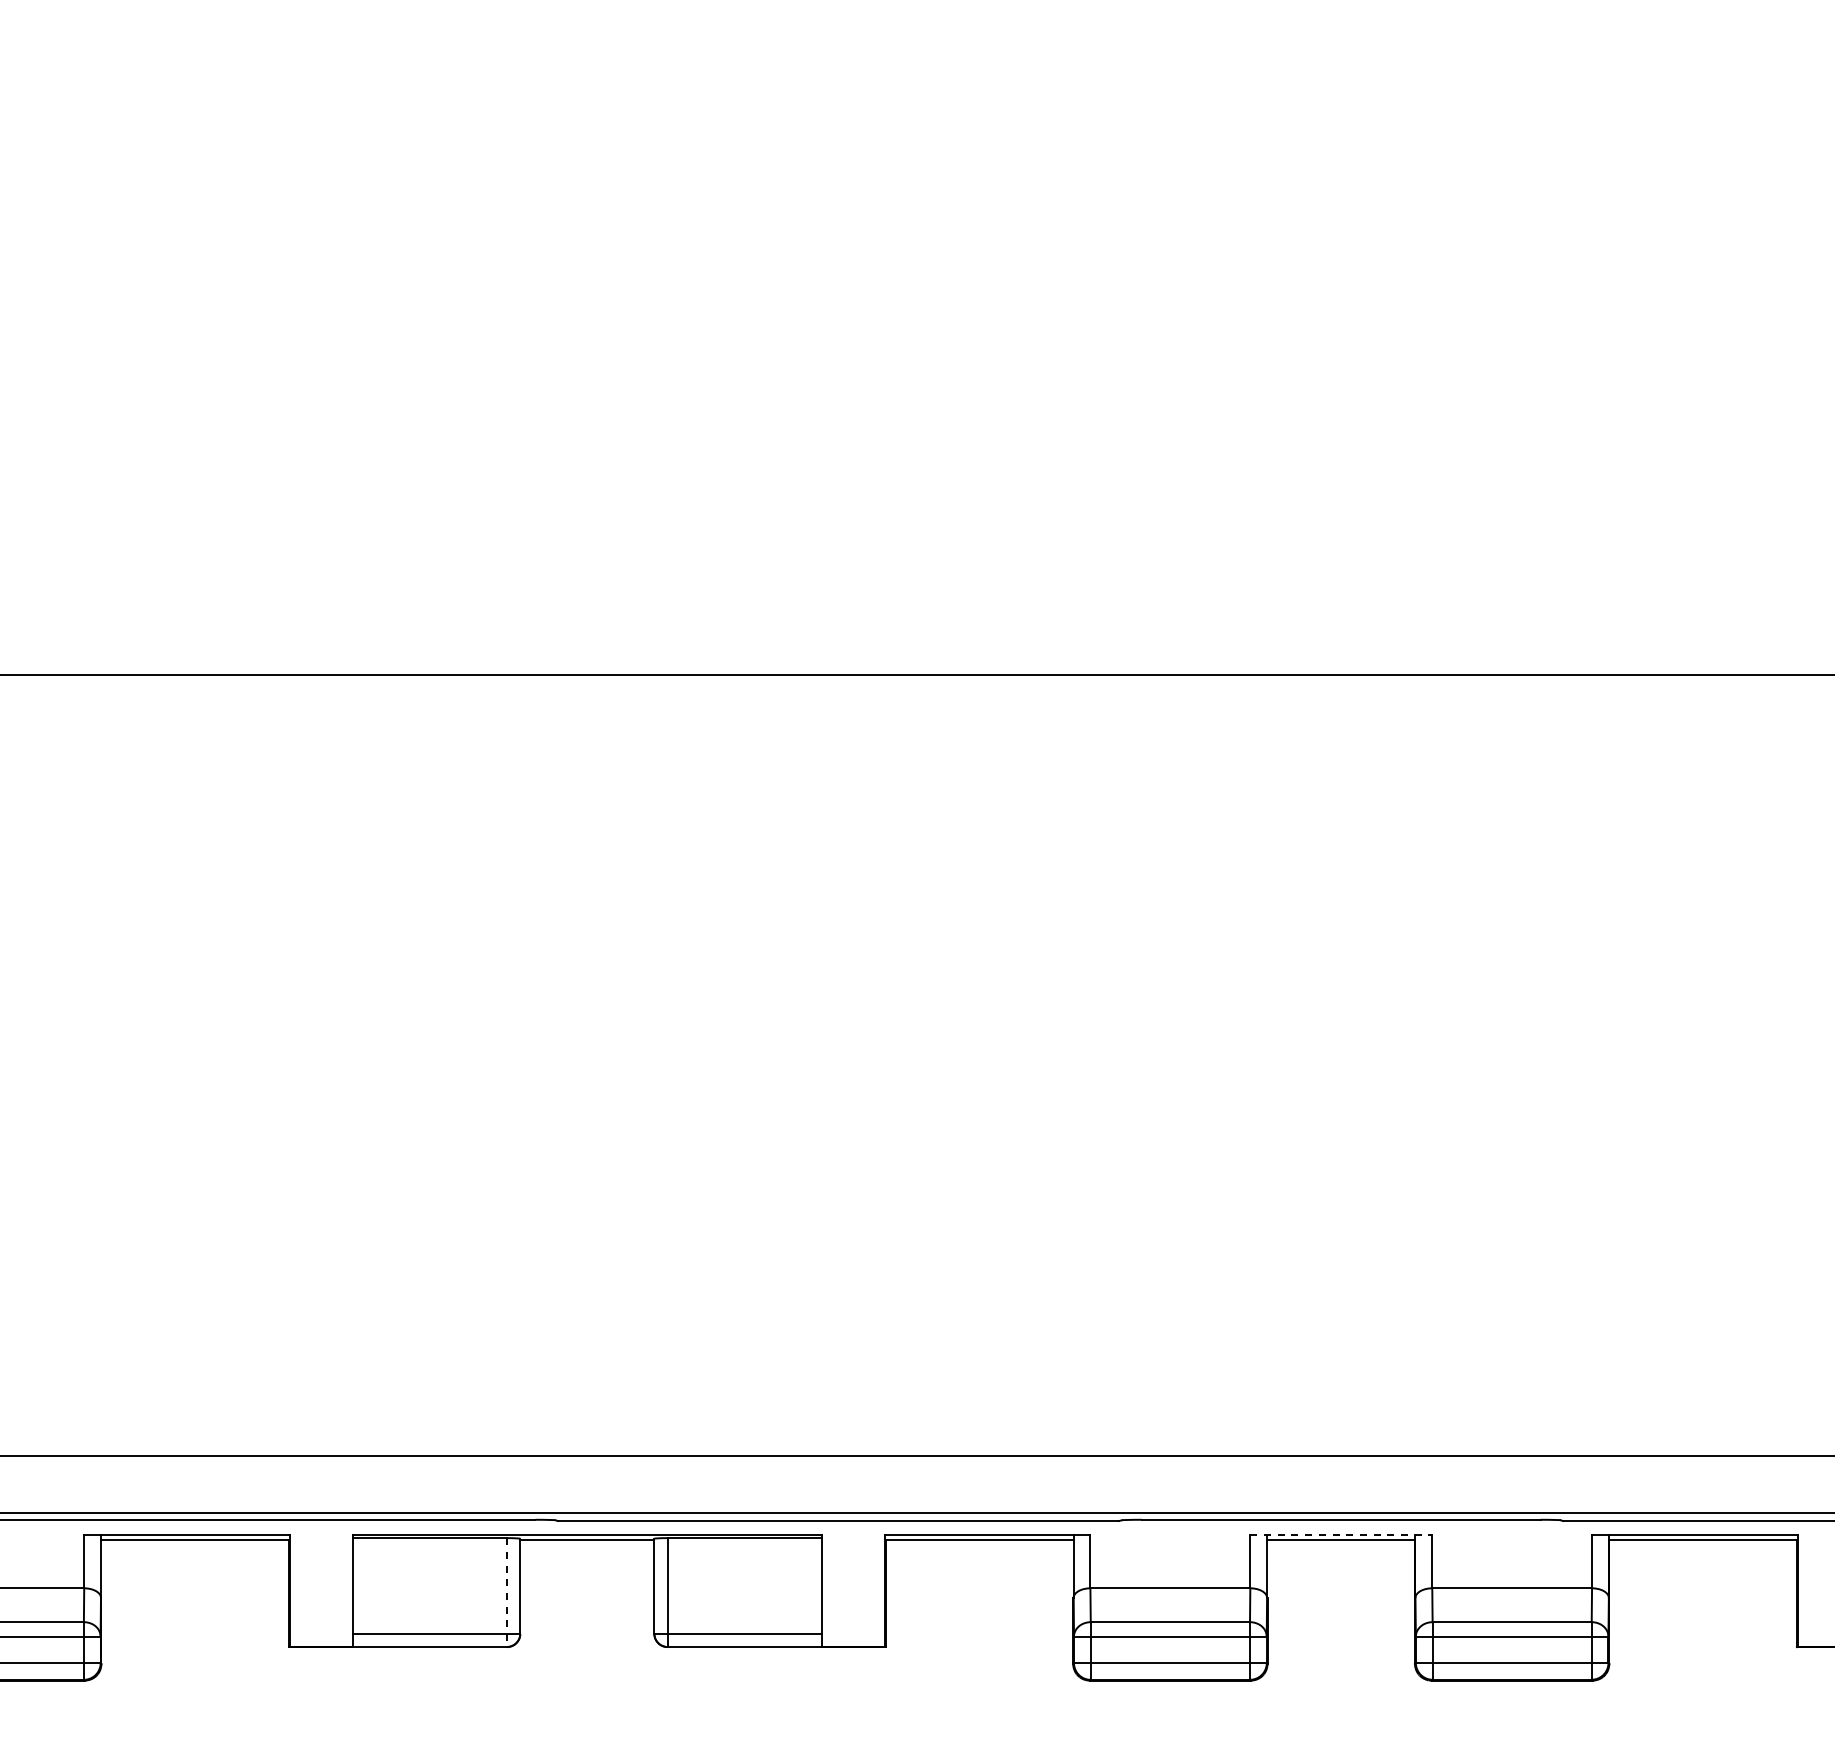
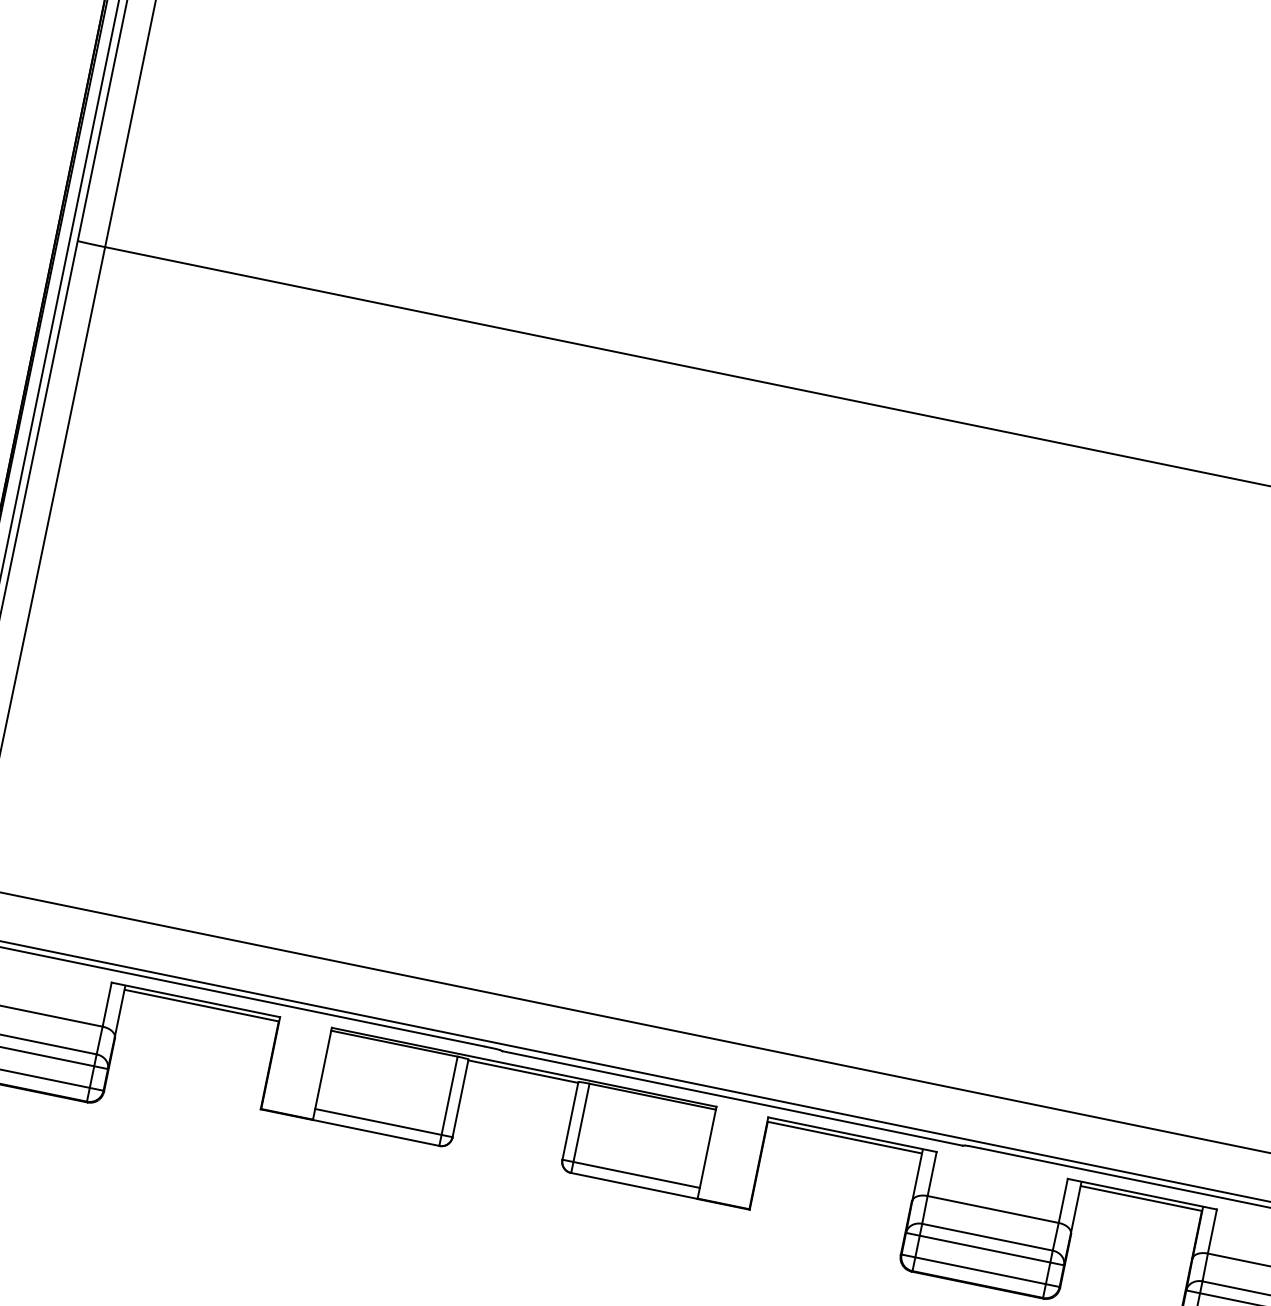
line: (1341, 1534) -> (1142, 1194), dashed -> solid
line: (506, 1593) -> (448, 1101), dashed -> solid

